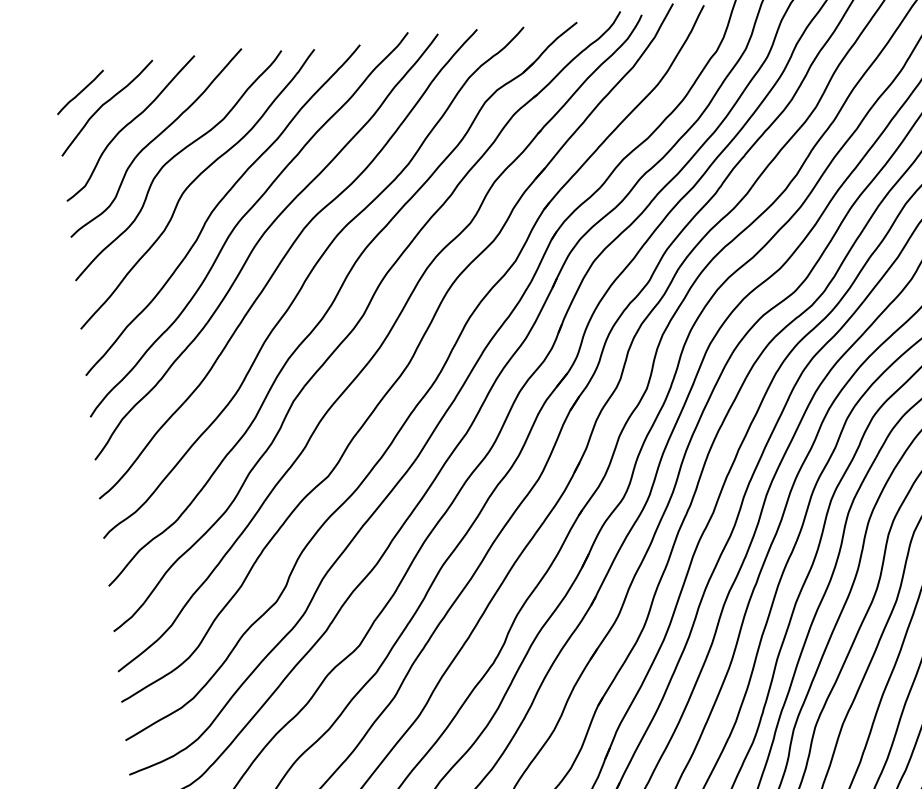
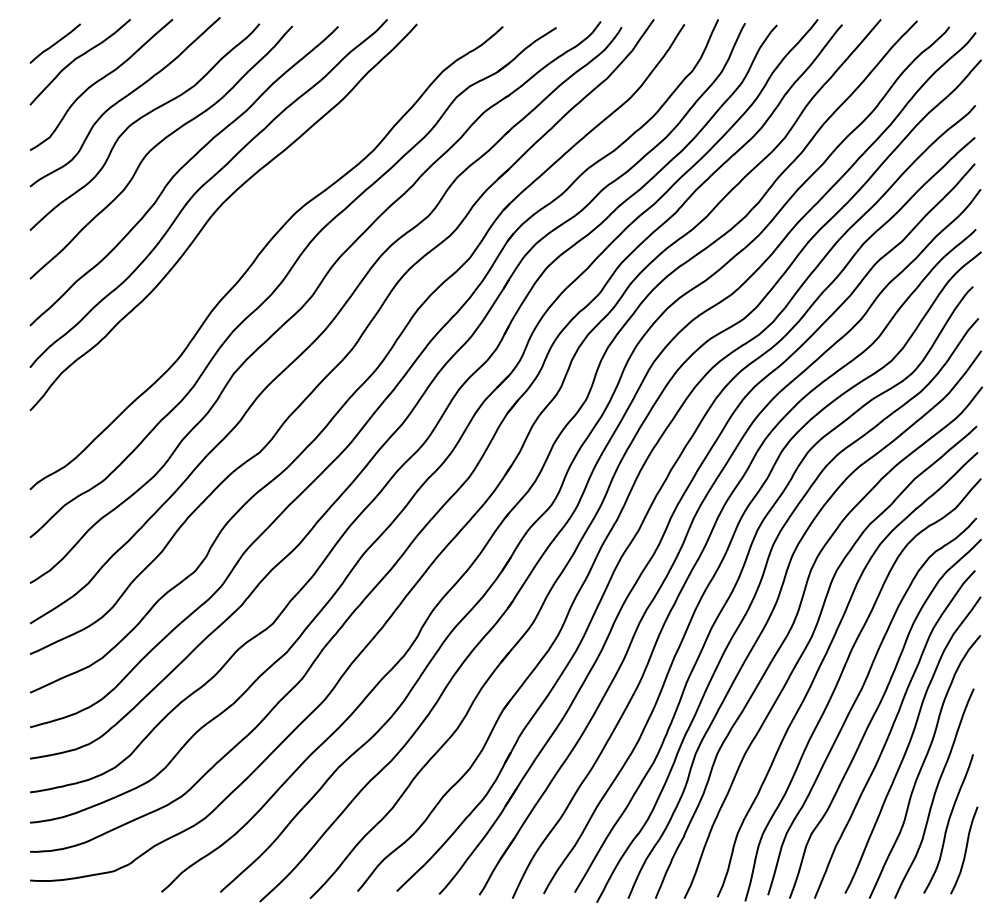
curve: (283, 260) -> (238, 232), removed

